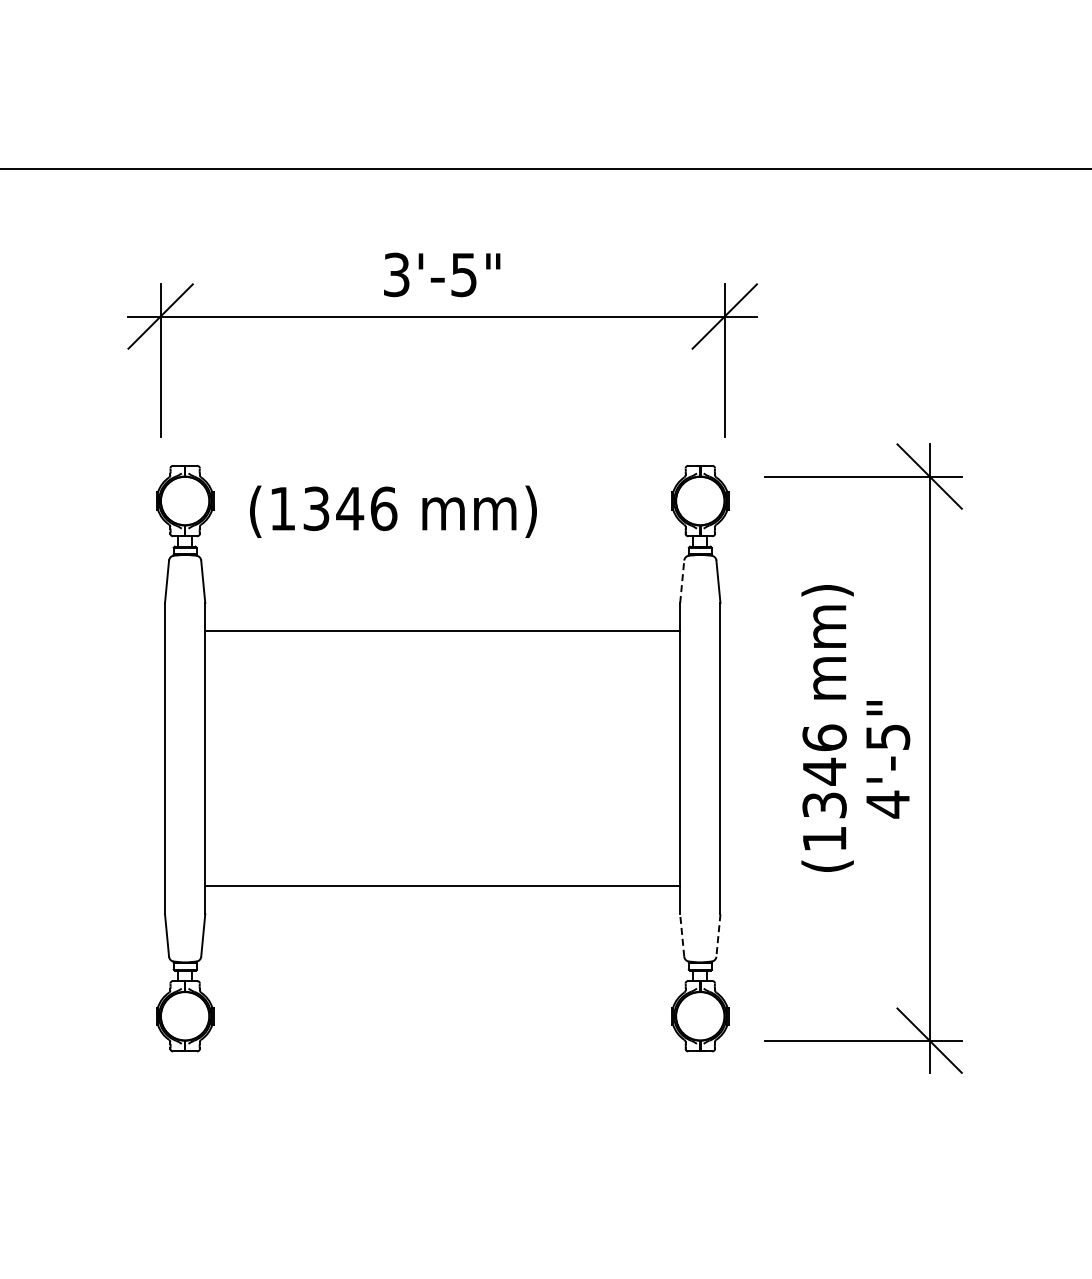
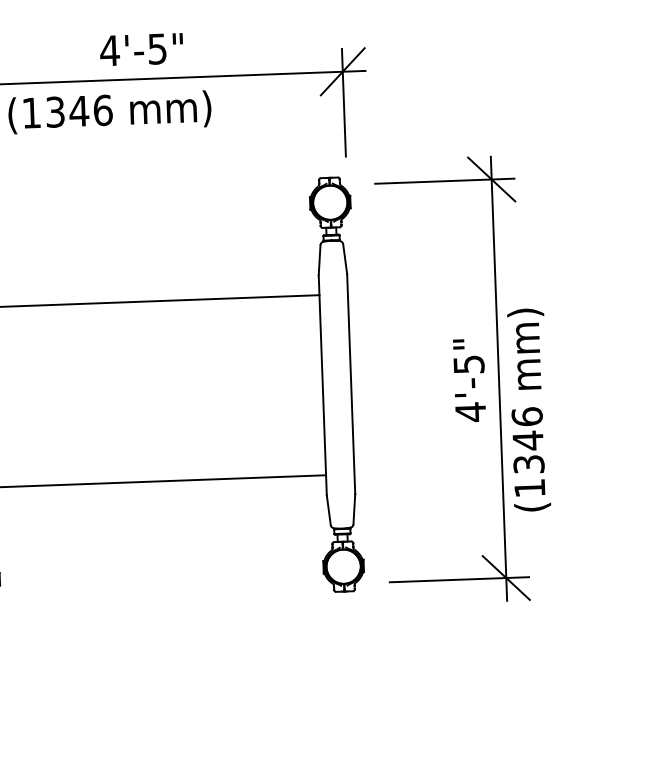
text: (396, 274) -> (109, 50), 3'-5" -> 4'-5"
text: (393, 511) -> (109, 112), moved
line: (682, 581) -> (319, 260), dashed -> solid
text: (827, 728) -> (529, 410), moved
line: (682, 935) -> (328, 510), dashed -> solid
line: (718, 936) -> (354, 509), dashed -> solid

